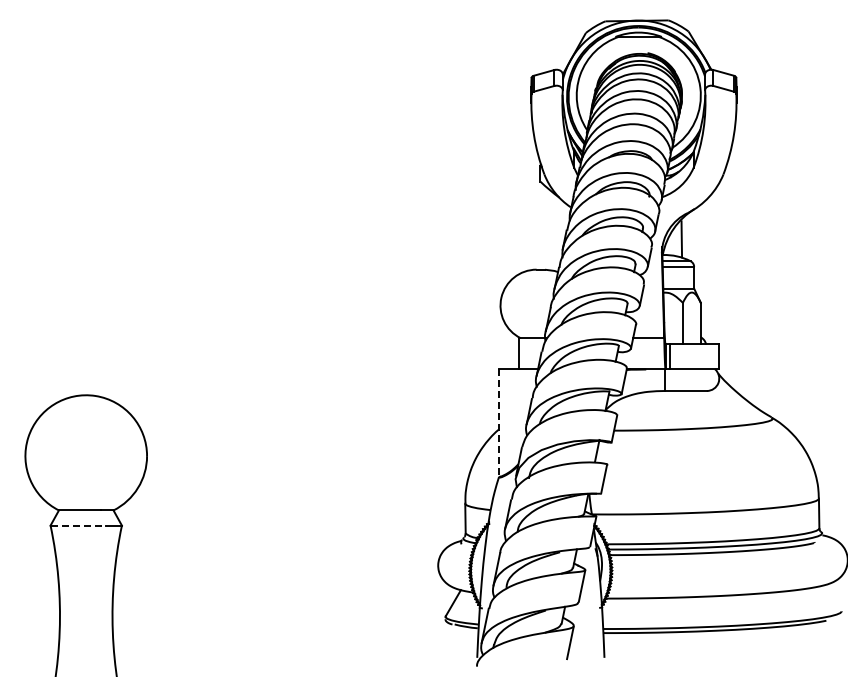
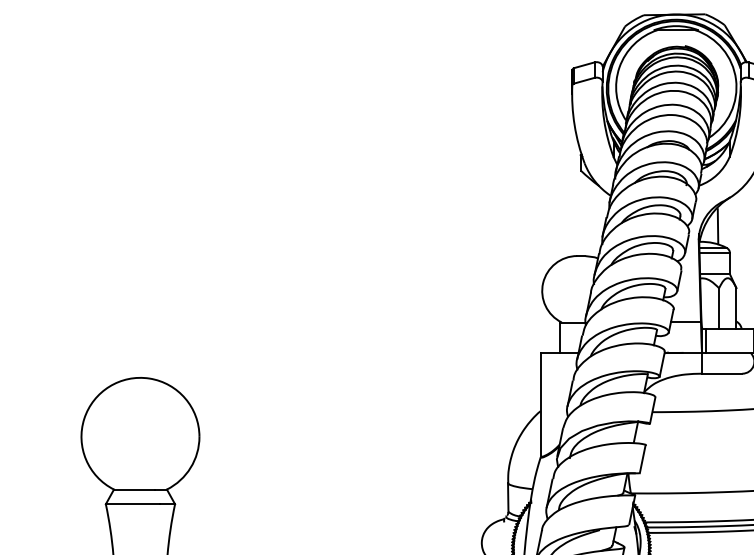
line: (498, 423) -> (540, 405), dashed -> solid
line: (78, 525) -> (132, 504), dashed -> solid

